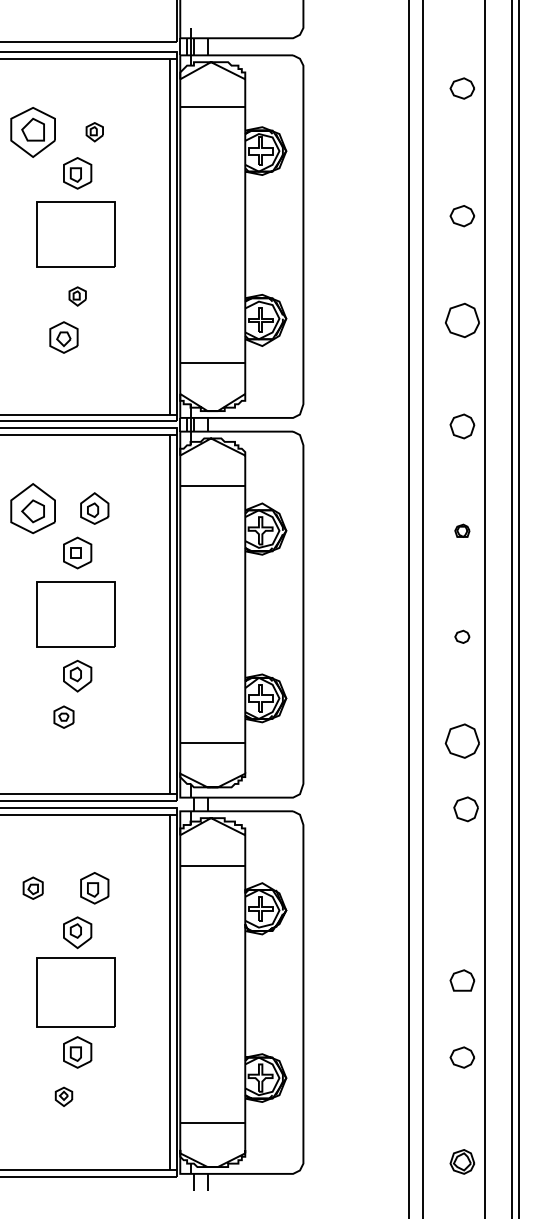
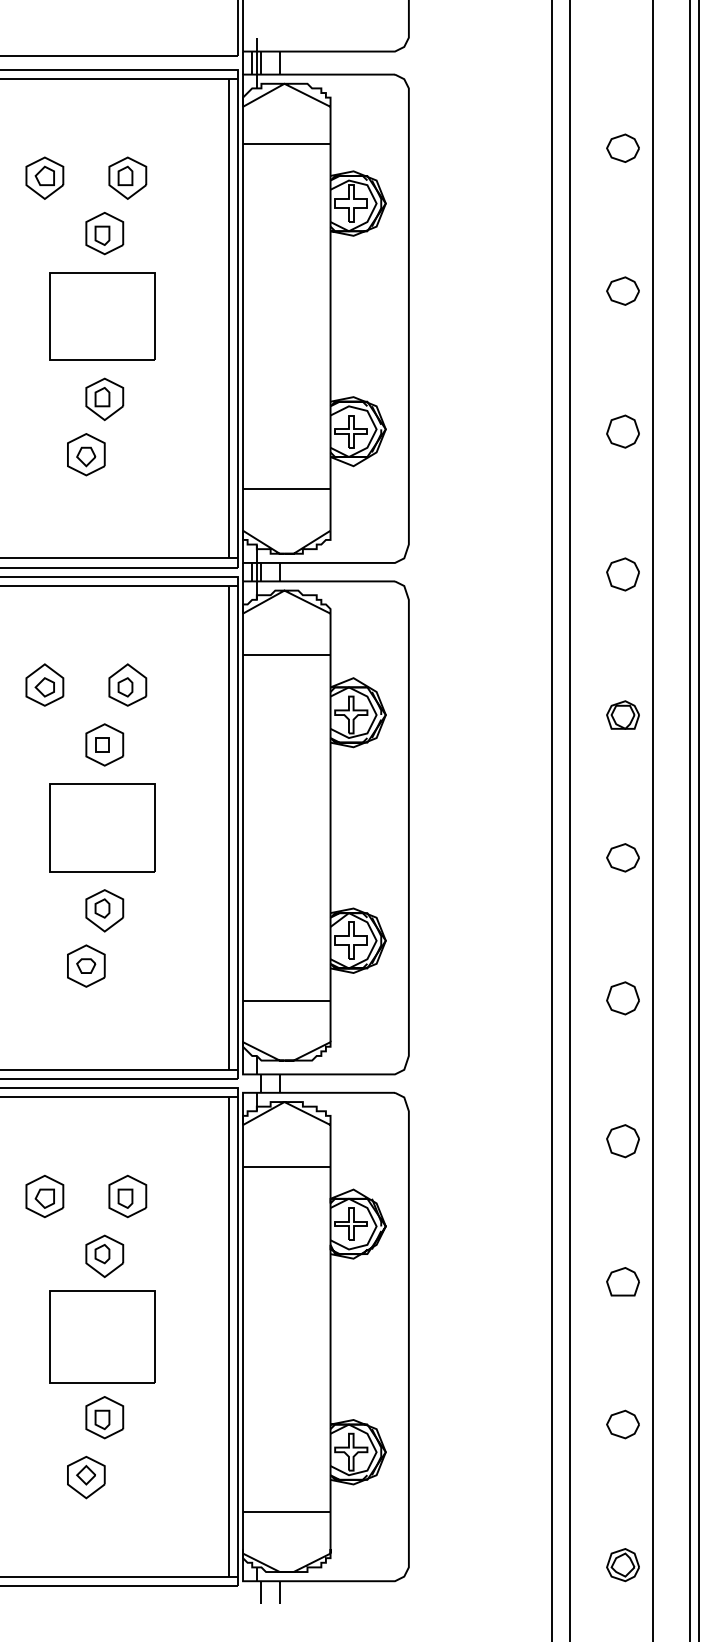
part: (462, 87) -> (622, 147), moved
part: (32, 131) -> (44, 177), size x0.62
part: (94, 131) -> (127, 177), size x1.67
part: (77, 296) -> (104, 399), size x1.67
part: (462, 320) -> (622, 431), size x0.71
part: (32, 508) -> (44, 684), size x0.62
part: (462, 530) -> (622, 714), size x1.67
part: (462, 636) -> (622, 857), size x1.67
part: (64, 716) -> (86, 965), size x1.43
part: (462, 741) -> (622, 998), size x0.71
part: (465, 809) -> (622, 1141), moved
part: (32, 888) -> (44, 1196), size x1.43
part: (462, 980) -> (622, 1281), moved
part: (64, 1096) -> (86, 1477), size x1.67

